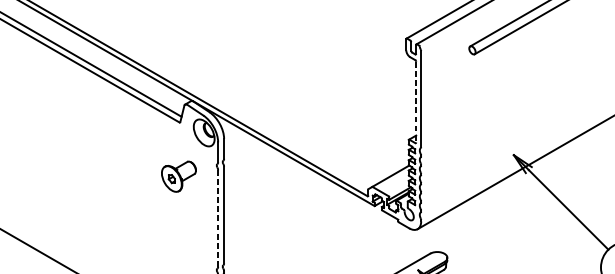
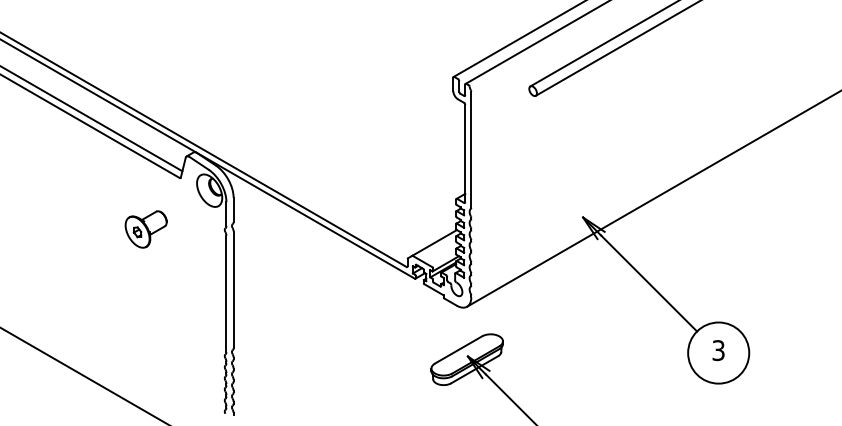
line: (416, 102) -> (465, 153), dashed -> solid
part: (178, 176) -> (145, 229), moved
line: (218, 218) -> (226, 293), dashed -> solid

